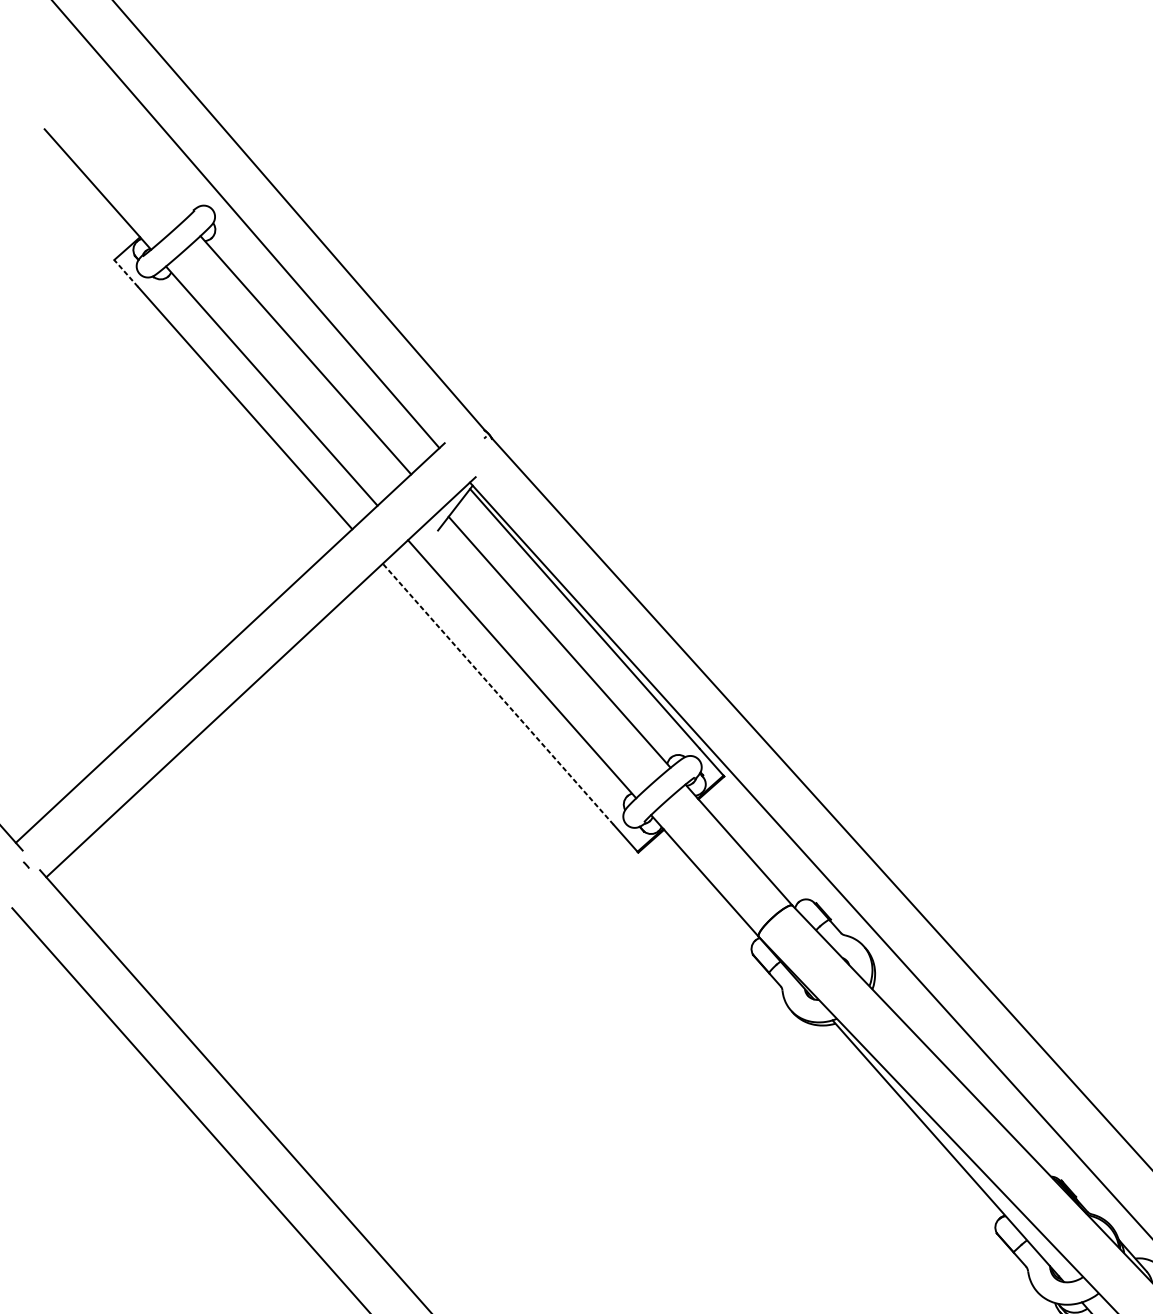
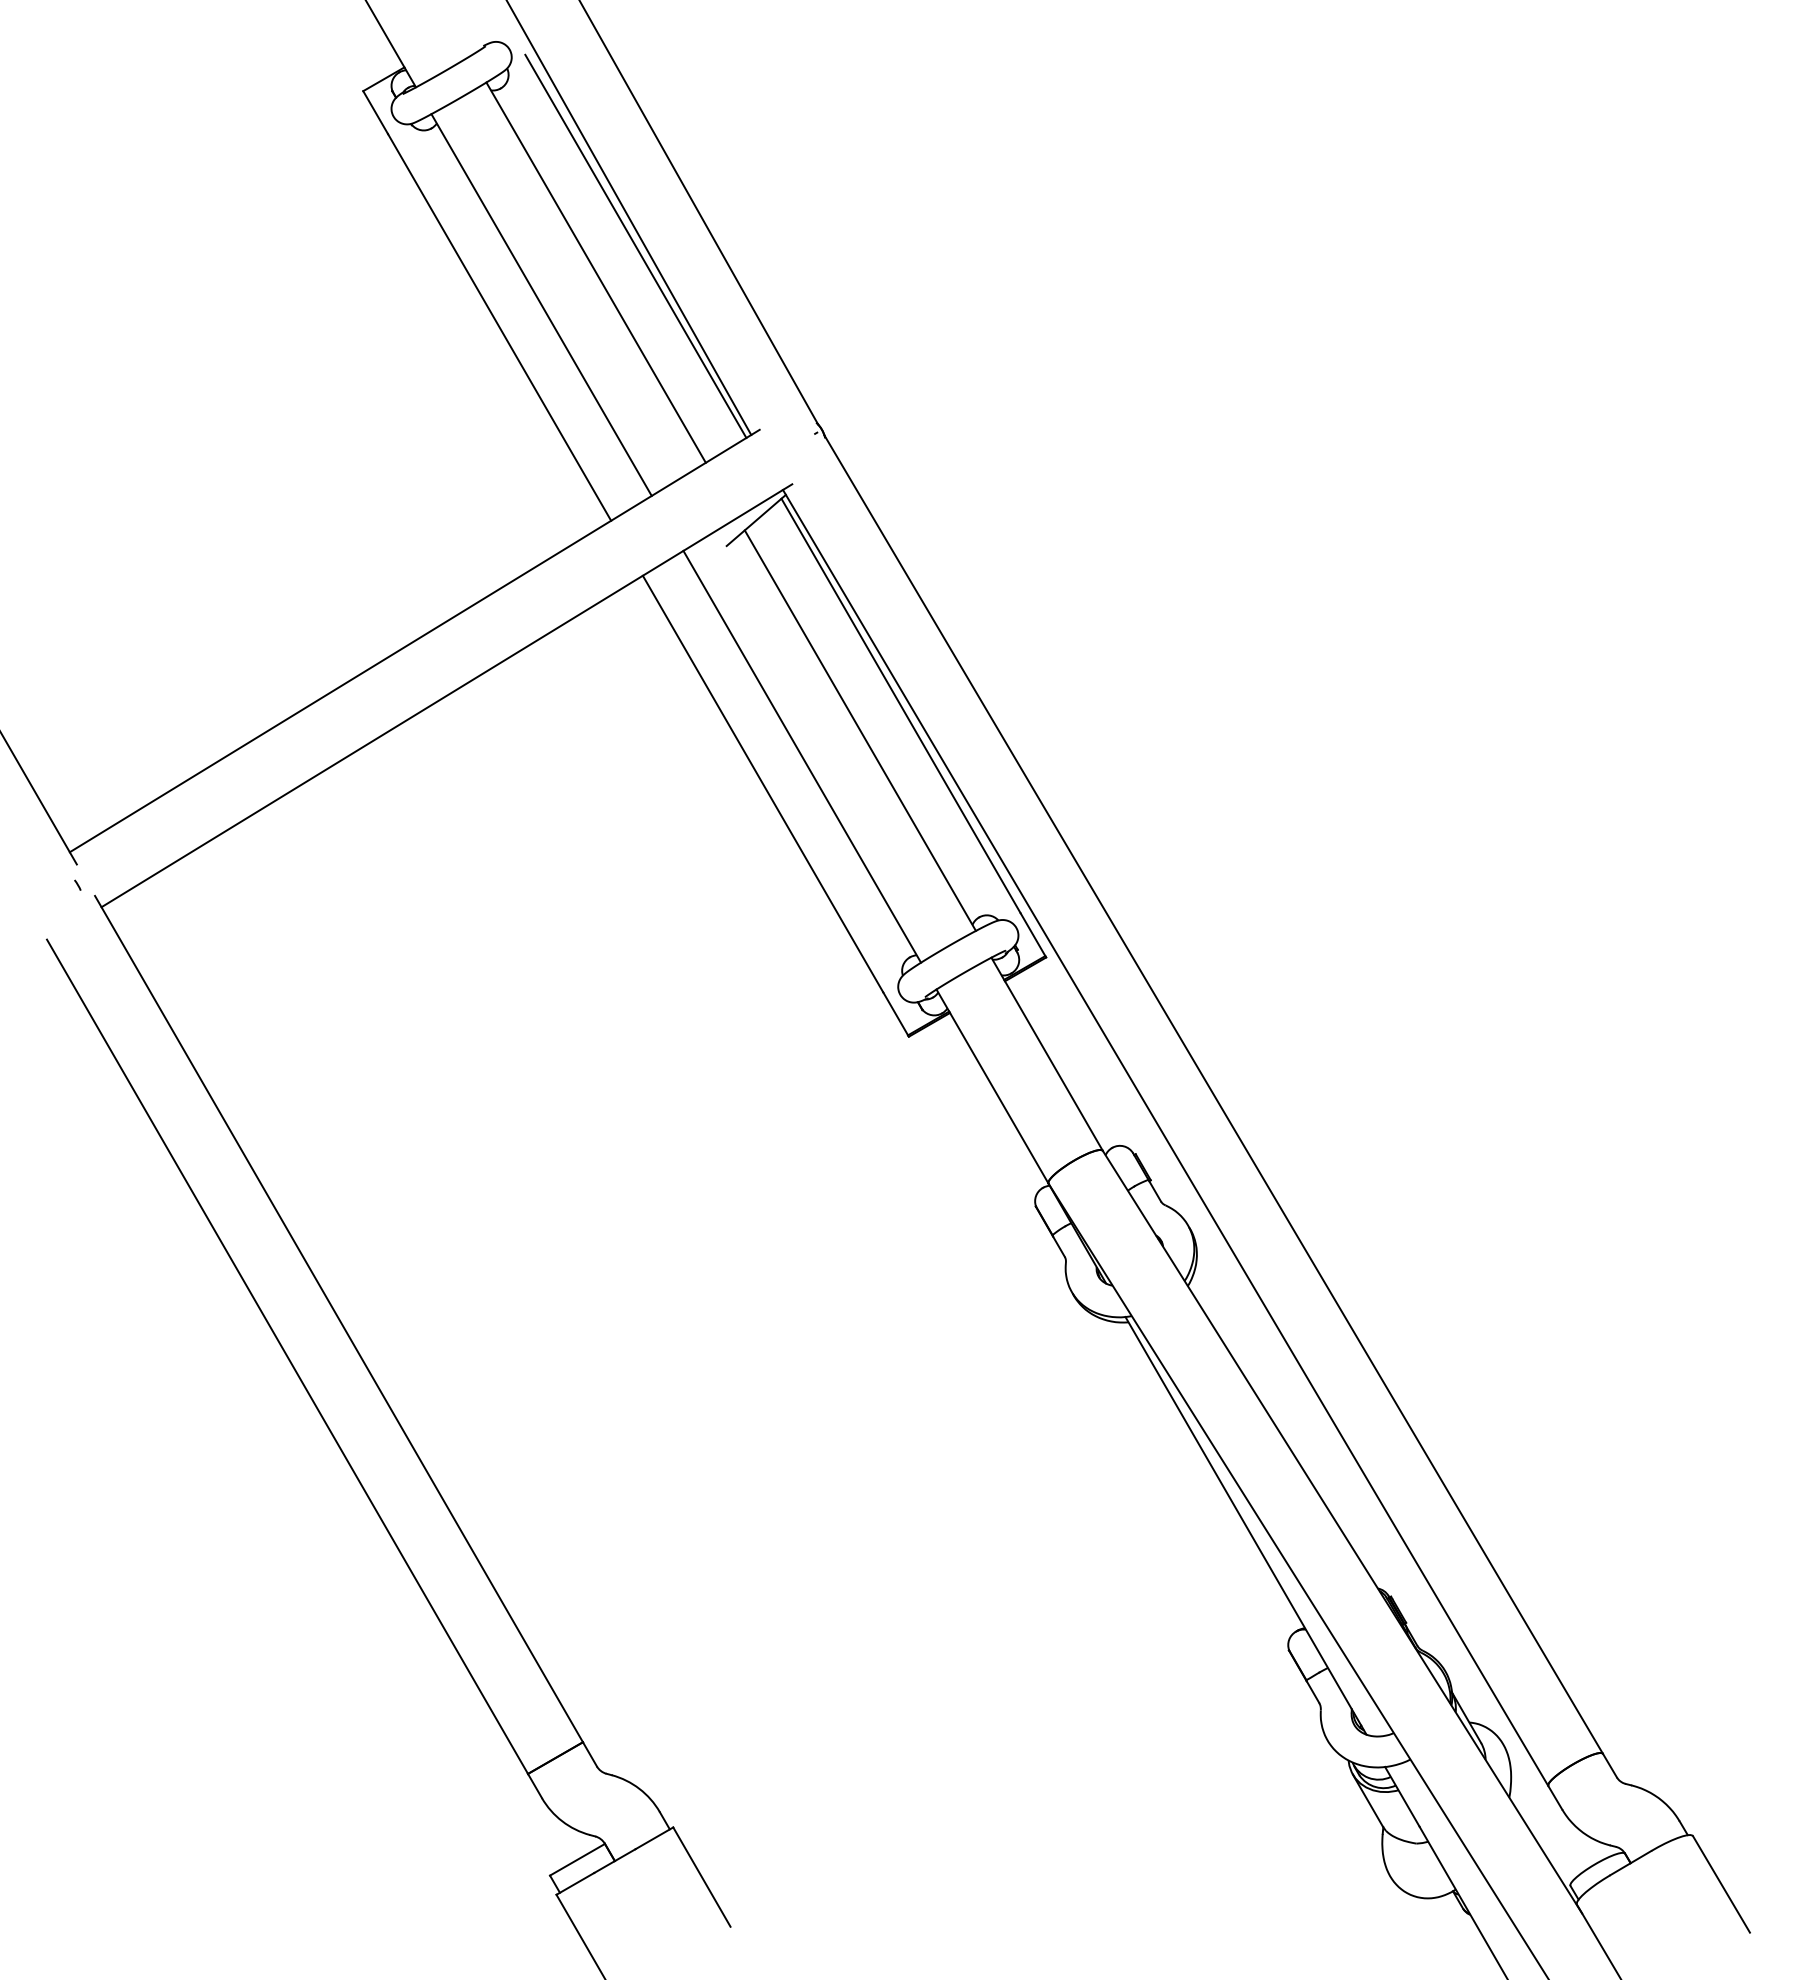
line: (126, 273) -> (375, 112), dashed -> solid
line: (329, 330) -> (635, 245), added
line: (498, 694) -> (763, 784), dashed -> solid

